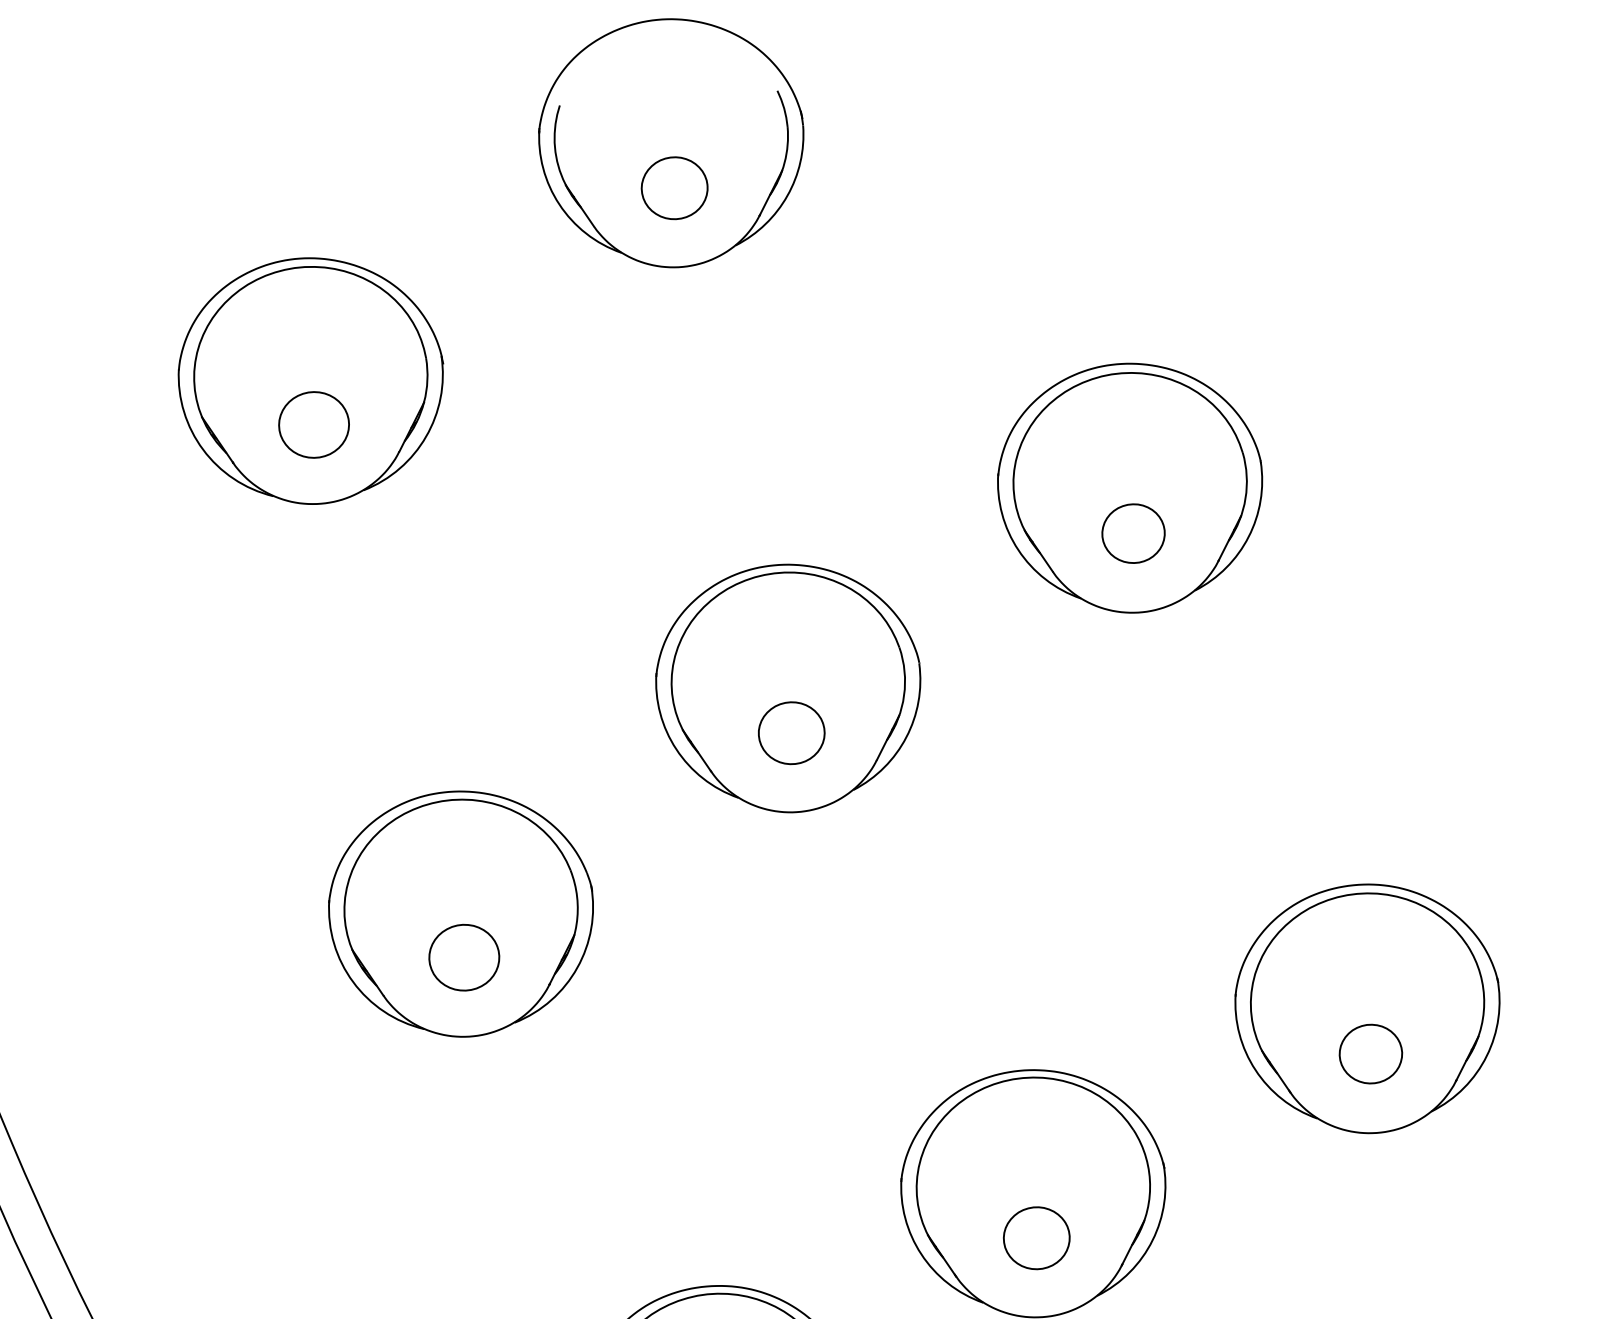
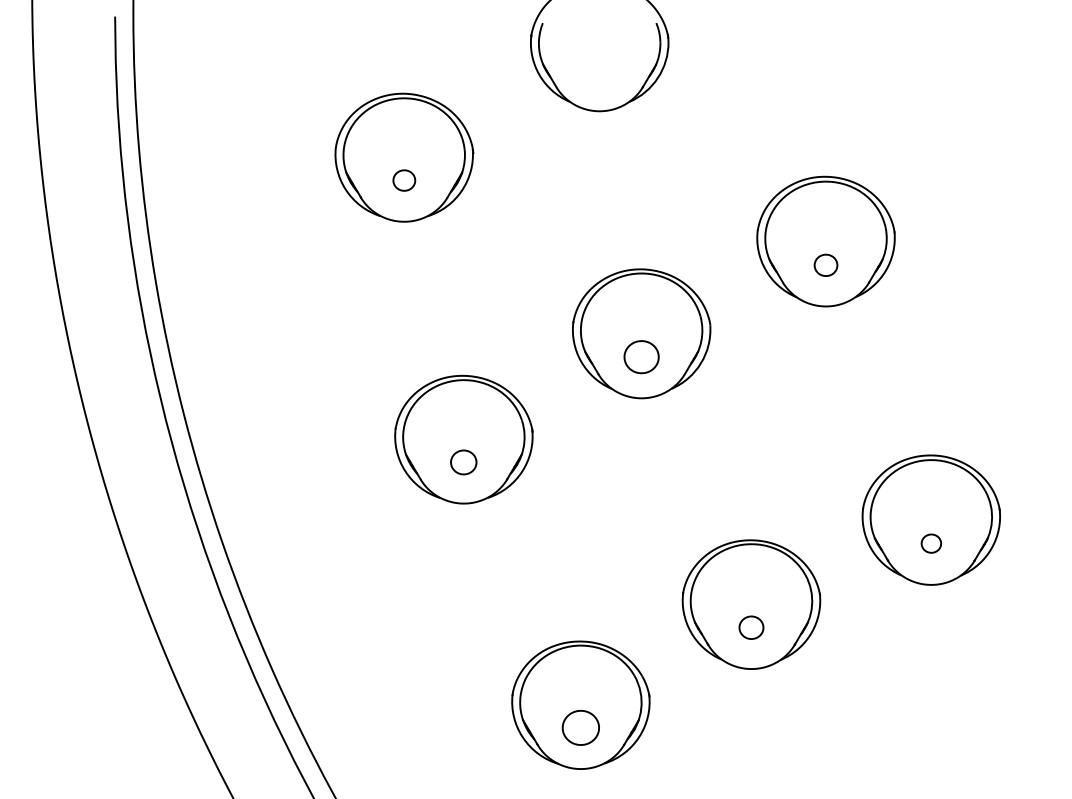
part: (674, 188) -> (599, 70), removed
part: (314, 424) -> (404, 180), size x0.6
part: (1132, 534) -> (825, 265), size x0.7
part: (463, 957) -> (463, 462), size x0.7
part: (1371, 1053) -> (931, 543), size x0.6
part: (1036, 1237) -> (751, 627), size x0.7

